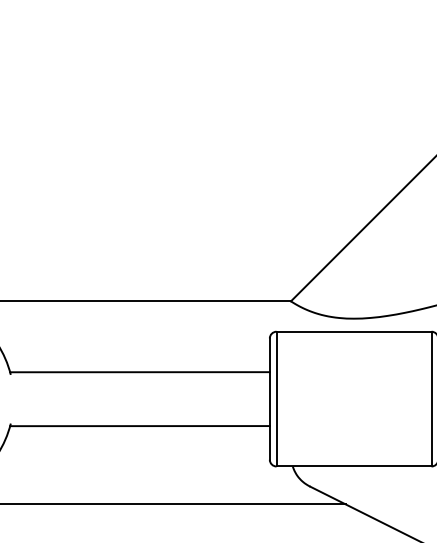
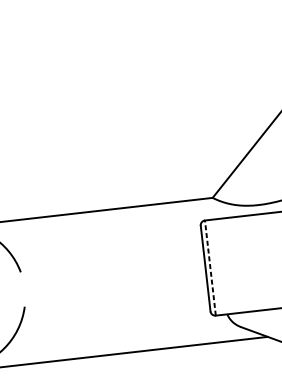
line: (139, 372) -> (111, 260), removed
line: (276, 398) -> (210, 267), solid -> dashed
line: (139, 426) -> (115, 298), removed

